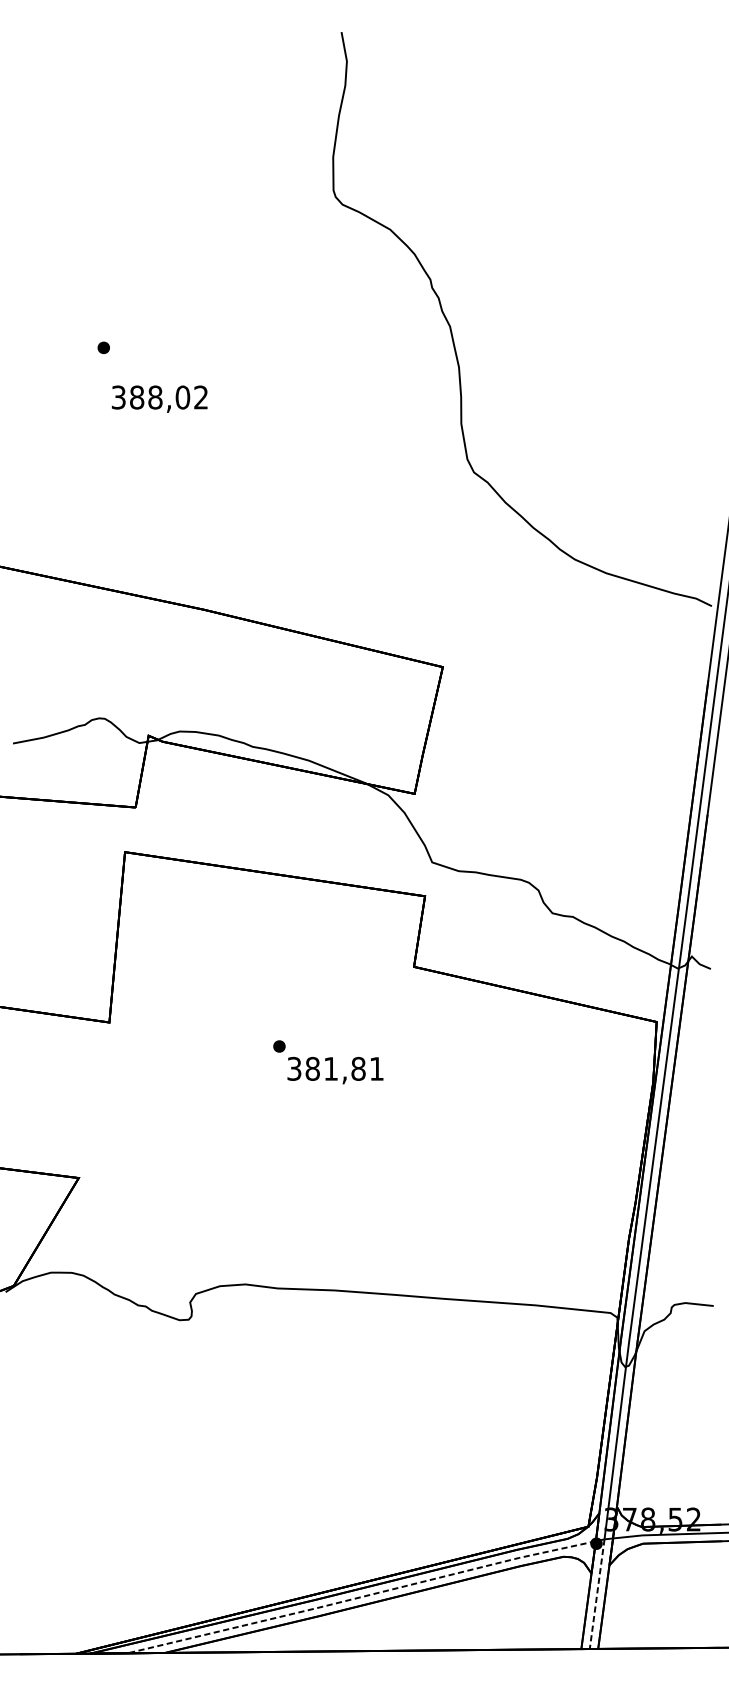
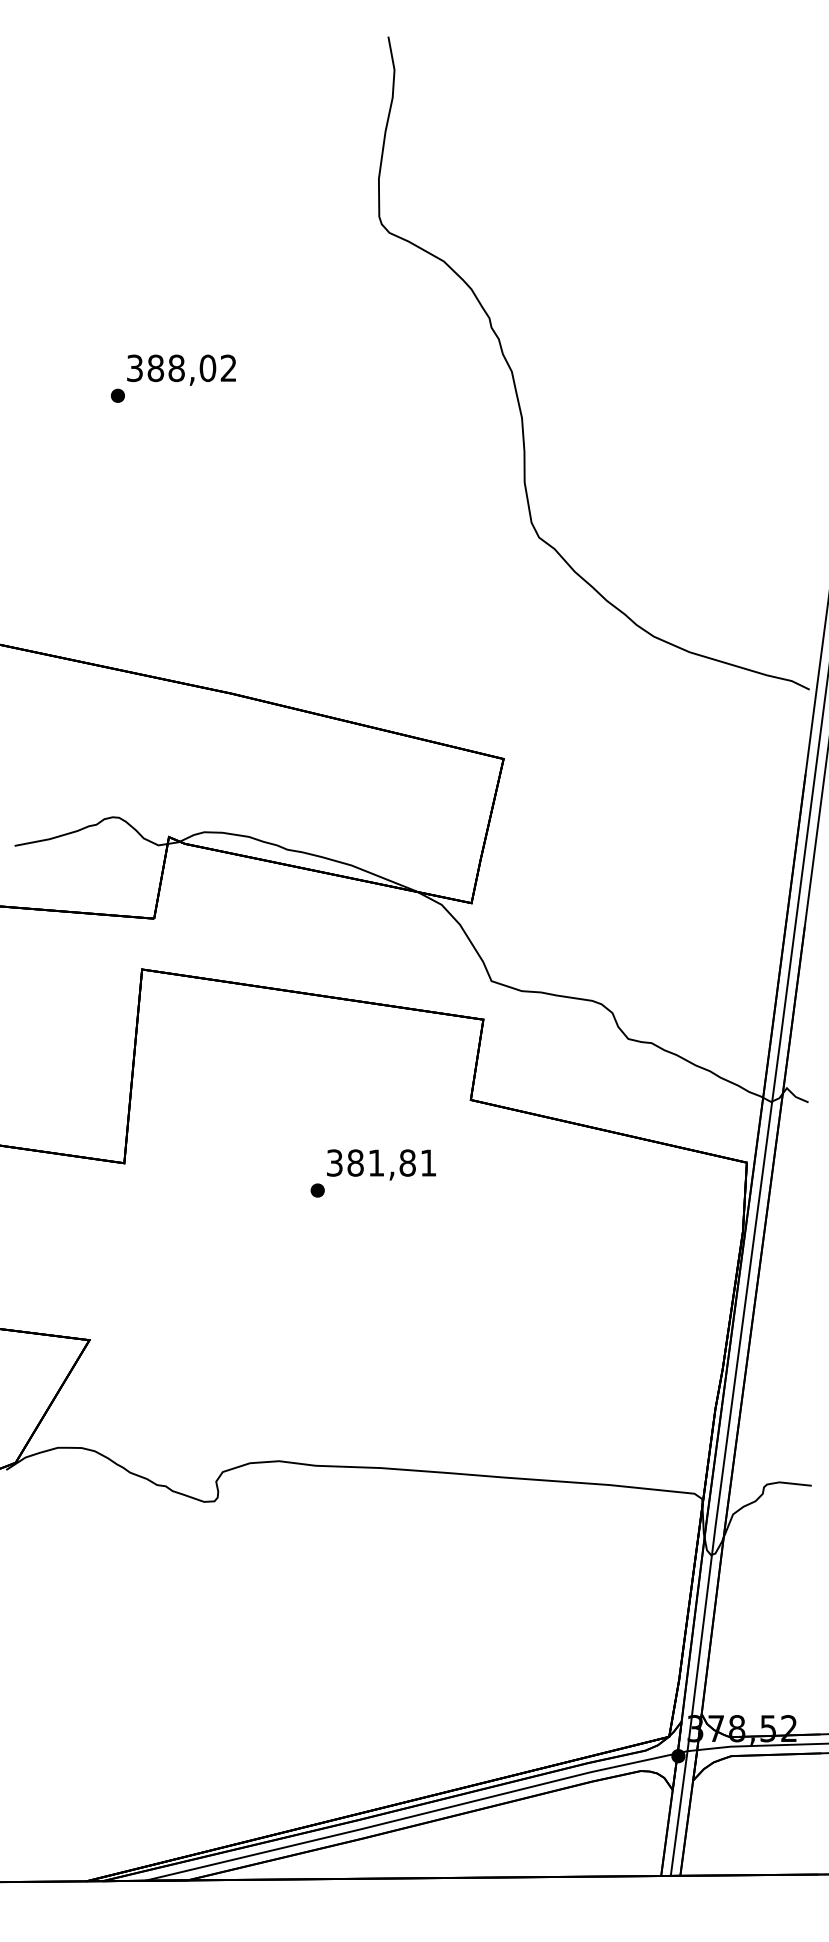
text: (159, 398) -> (181, 369), moved
text: (335, 1070) -> (381, 1164), moved
line: (597, 1594) -> (679, 1813), dashed -> solid
line: (361, 1596) -> (411, 1816), dashed -> solid

